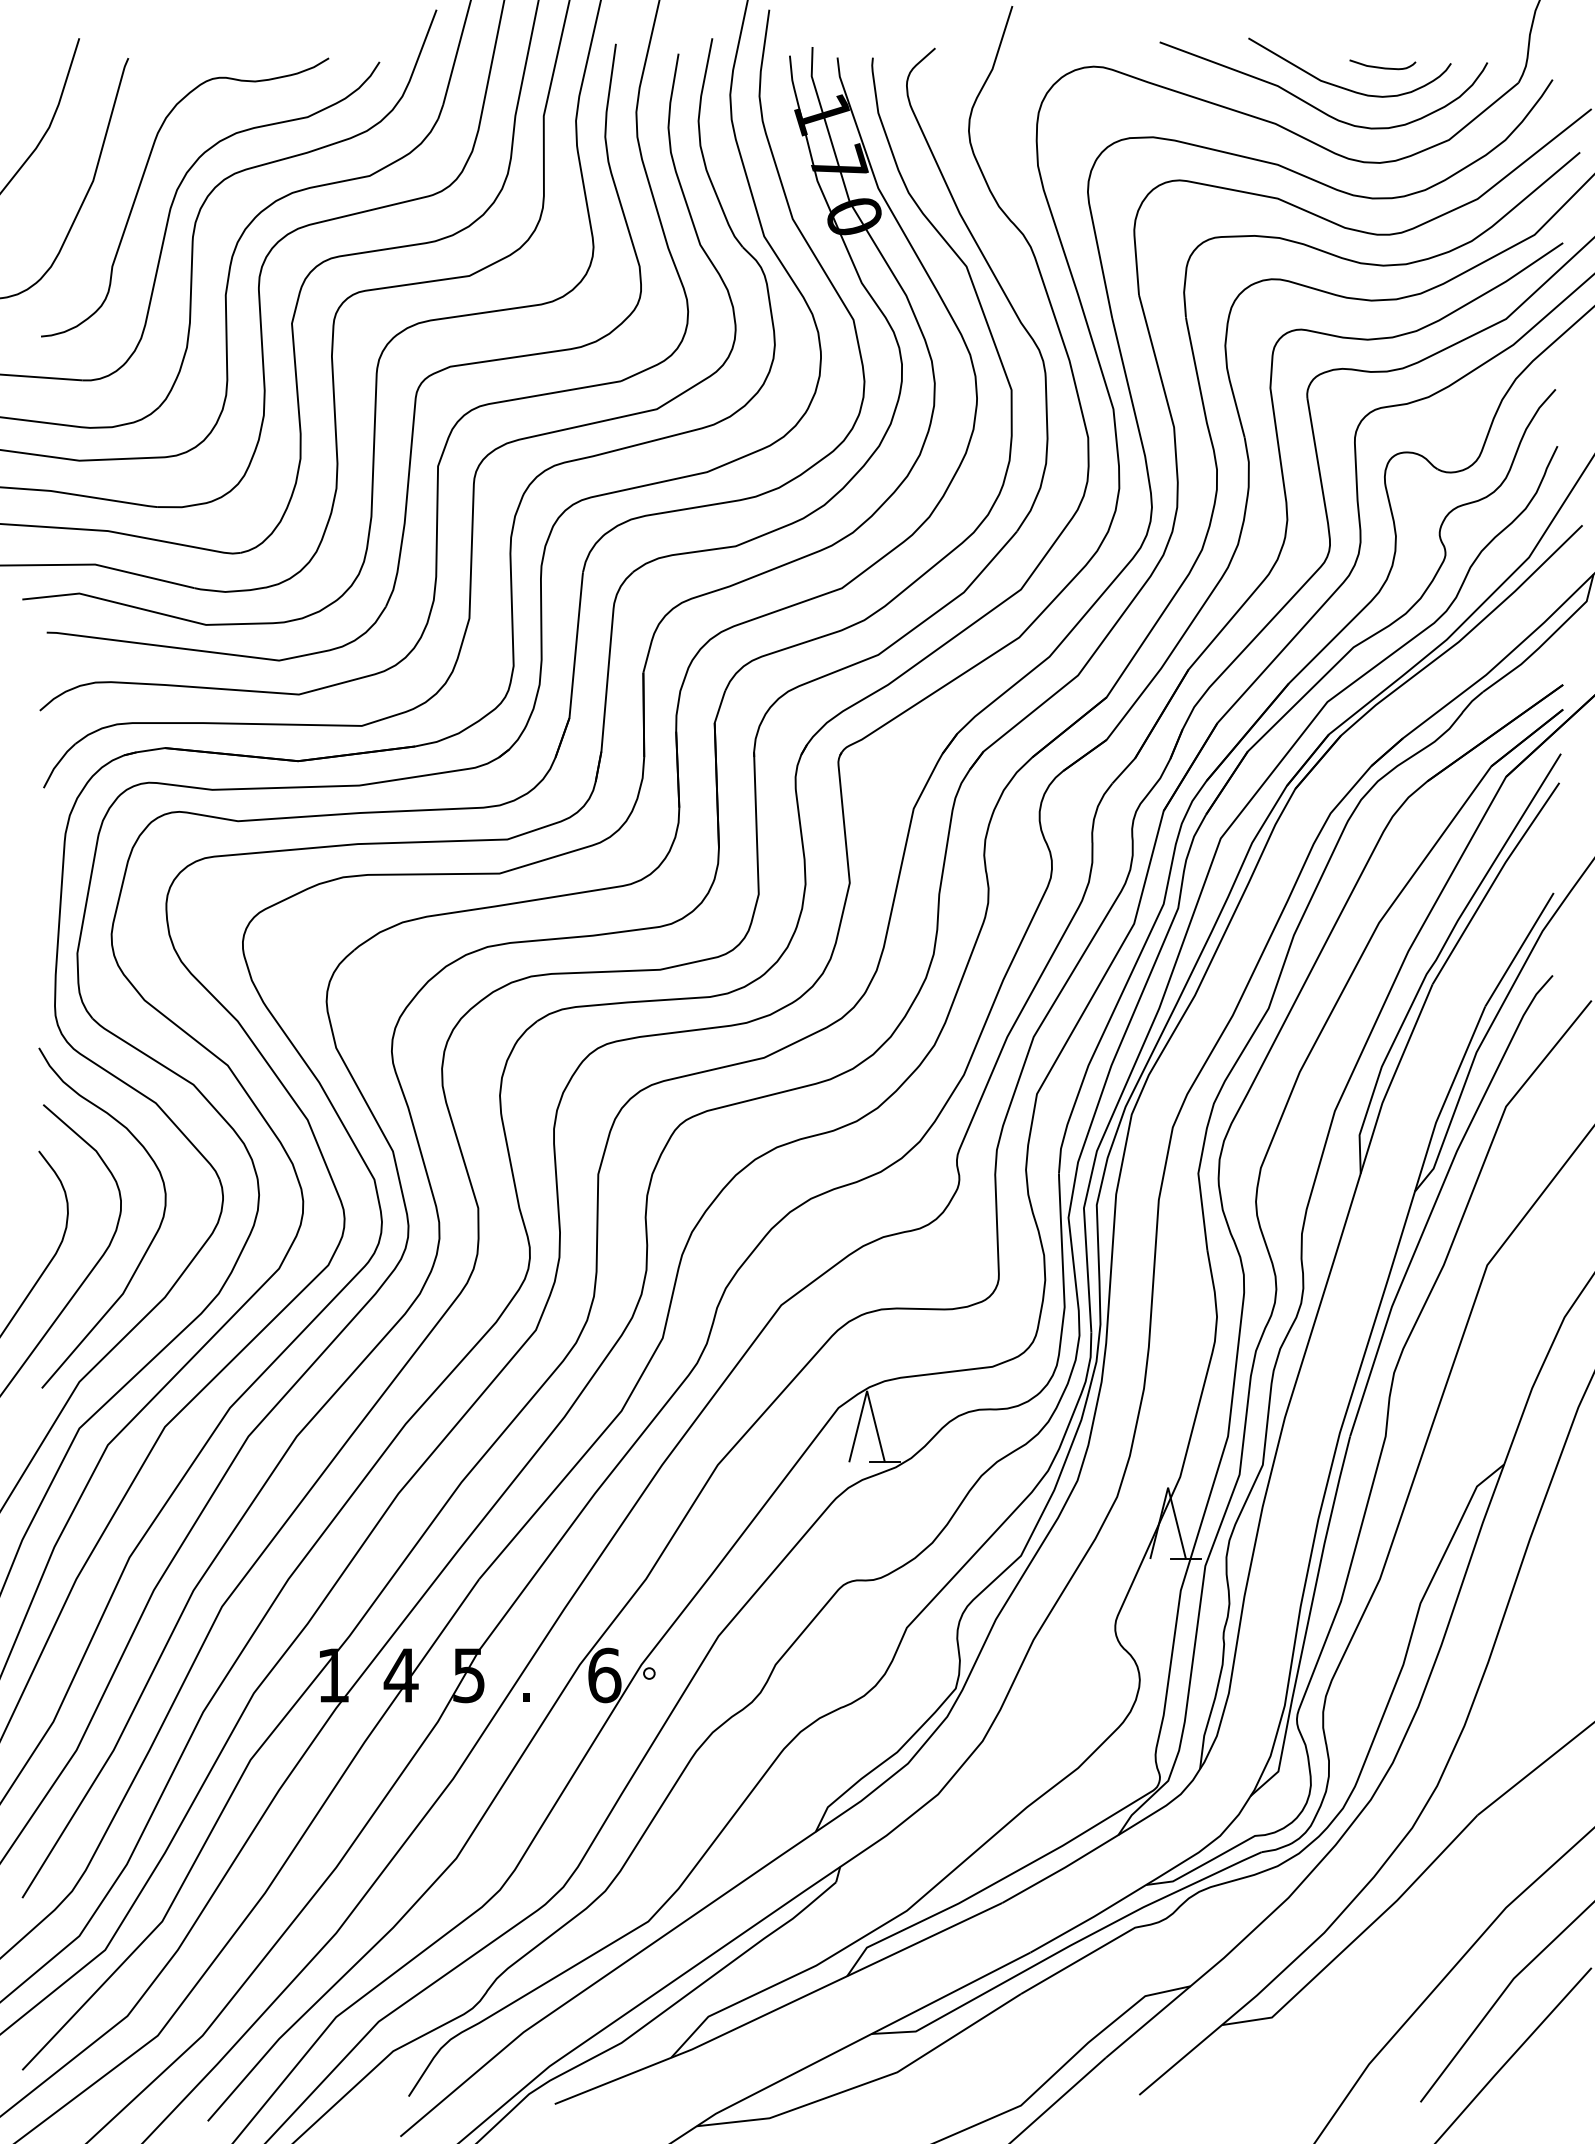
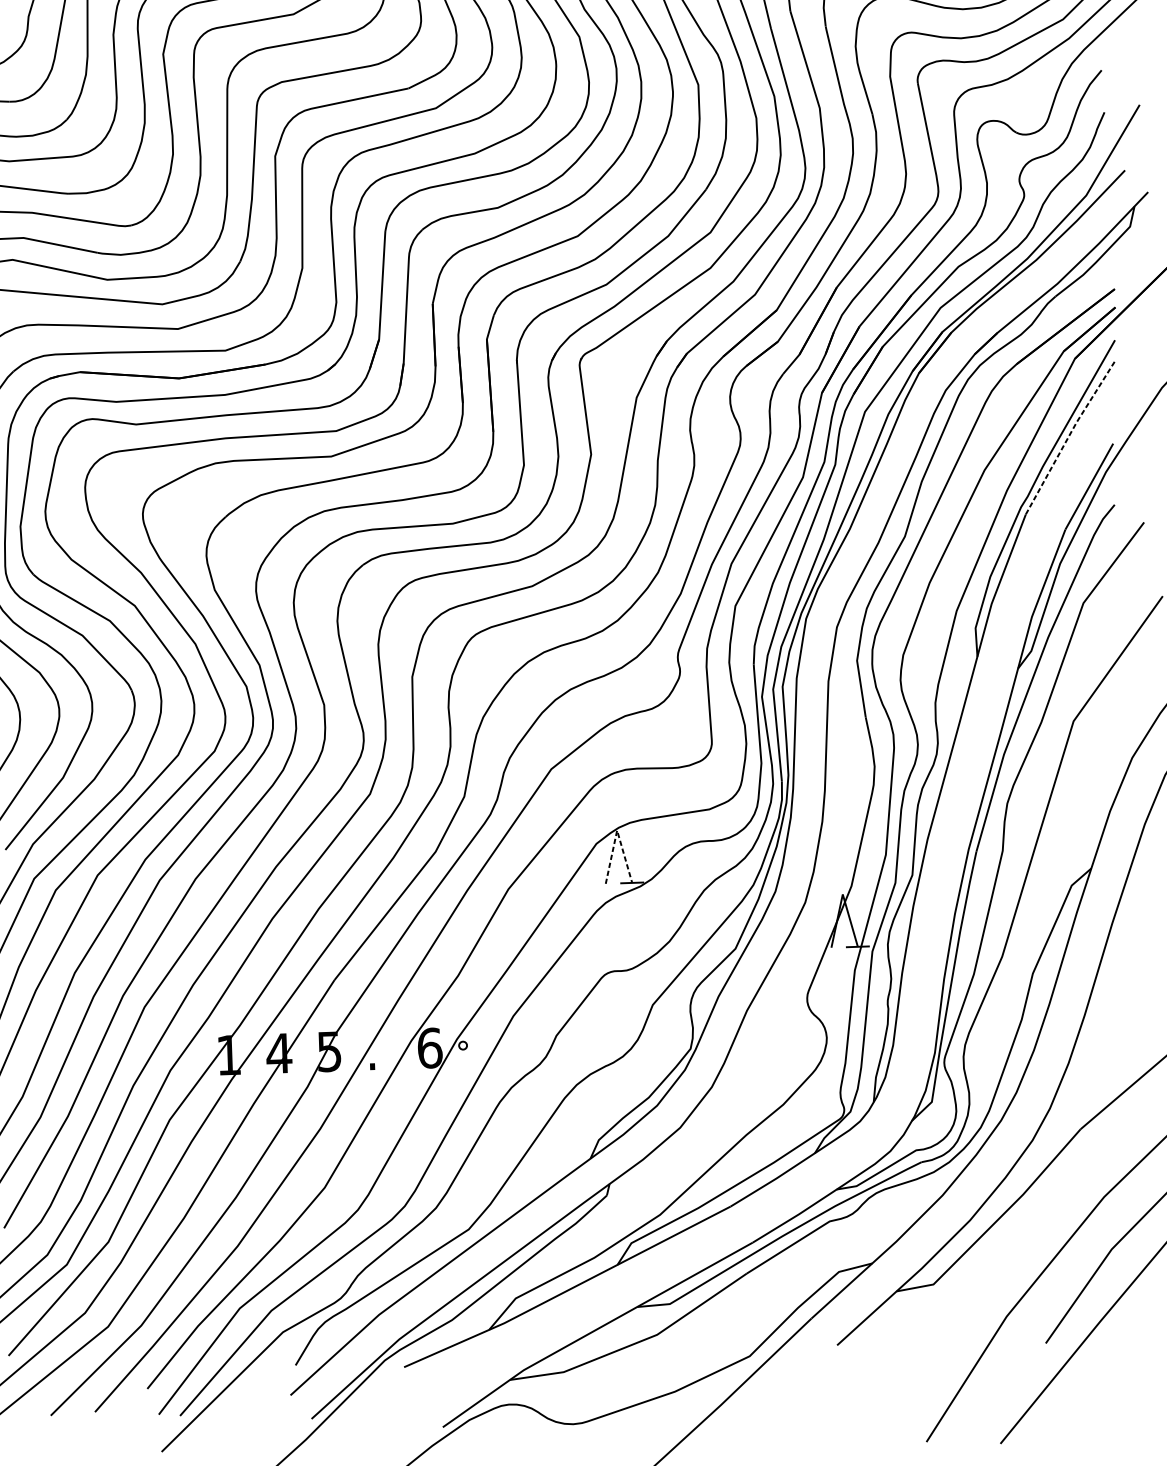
line: (1493, 881) -> (1068, 436), solid -> dashed
line: (867, 1390) -> (617, 830), solid -> dashed

